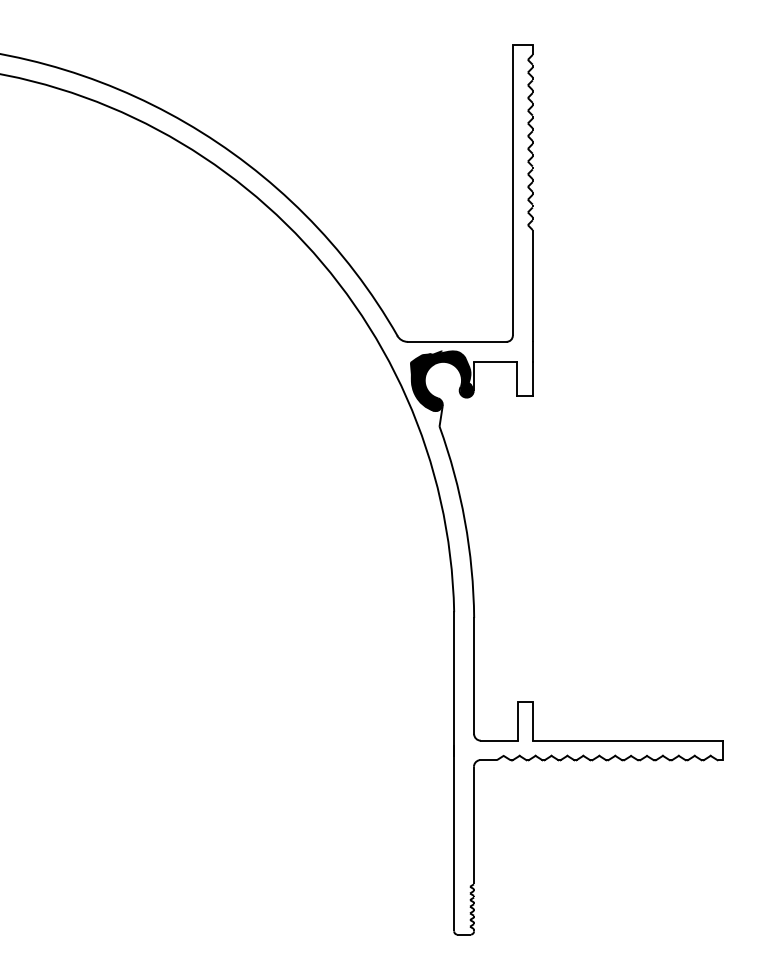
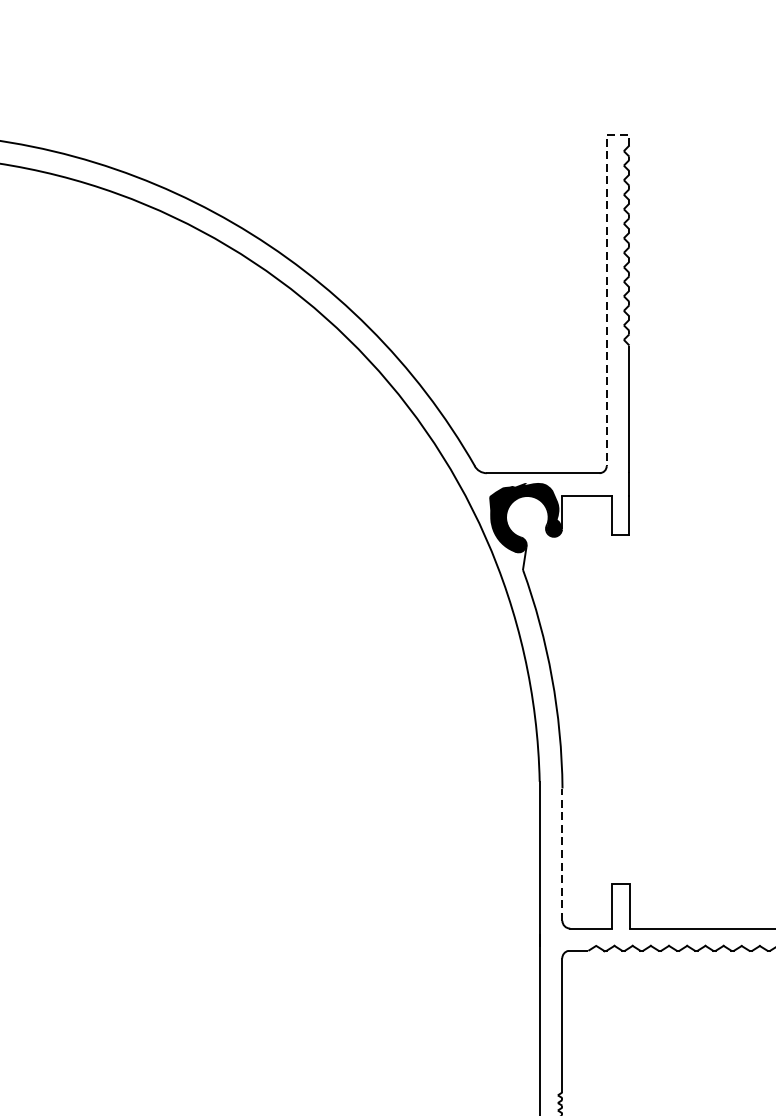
line: (512, 175) -> (606, 283), solid -> dashed
line: (474, 676) -> (562, 855), solid -> dashed

